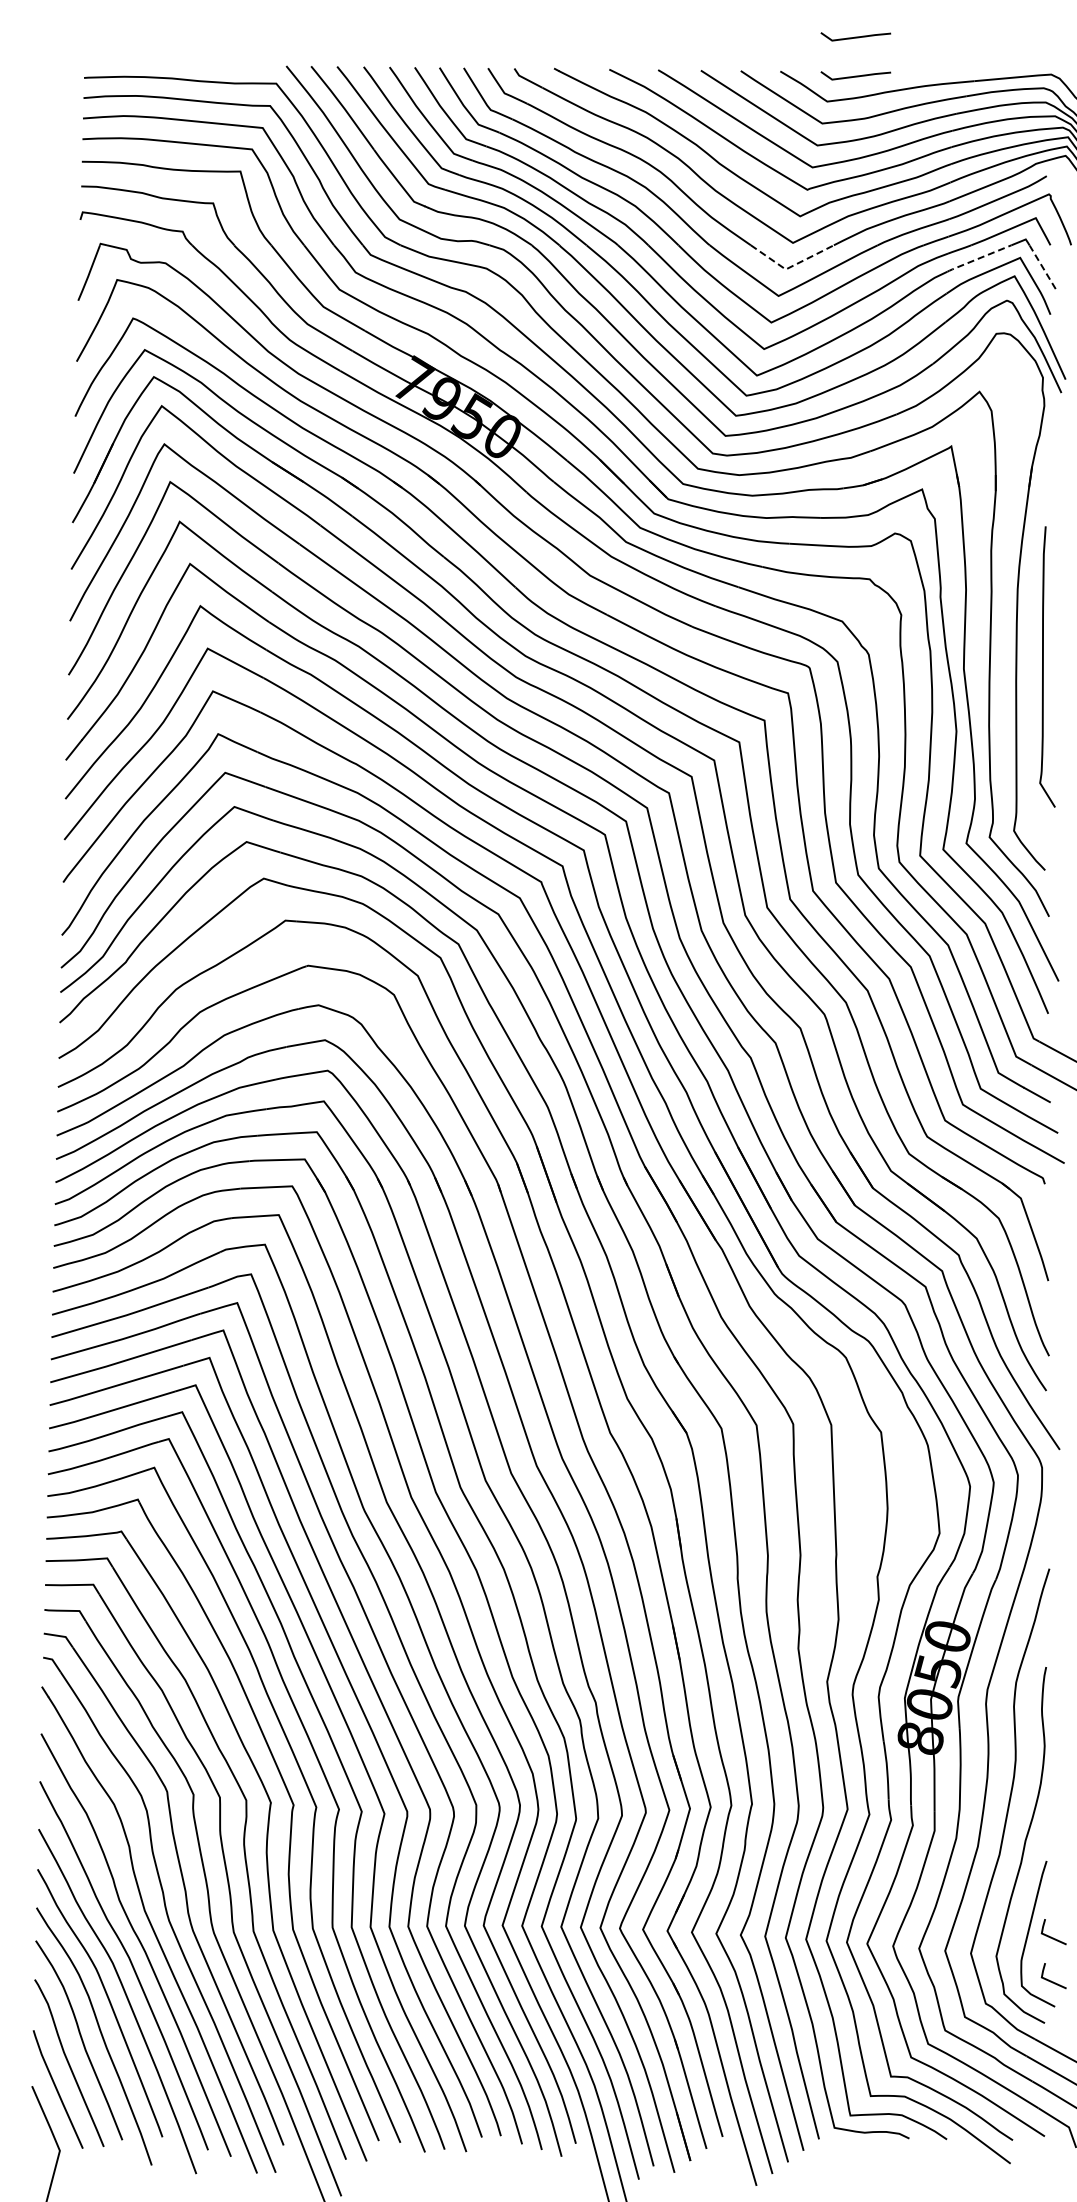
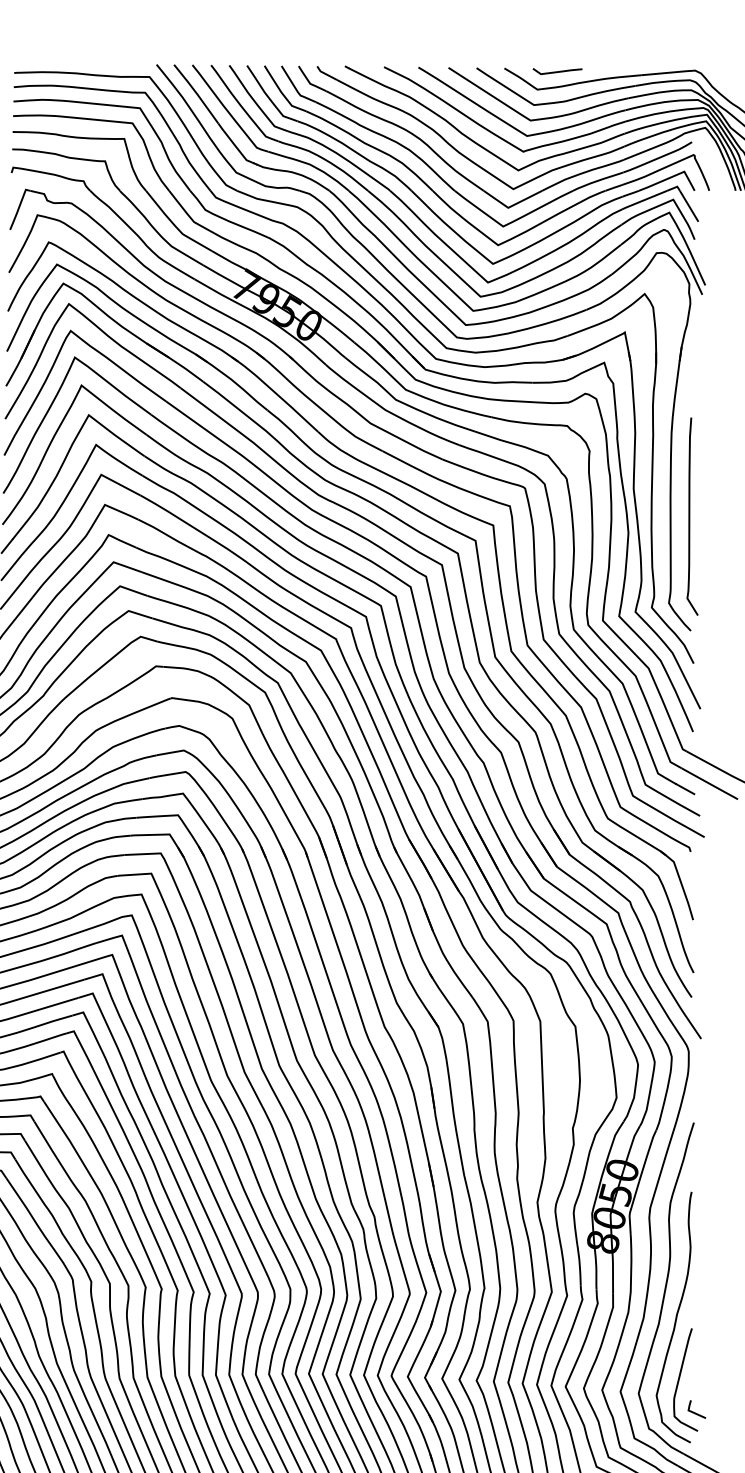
curve: (855, 36) -> (557, 43), removed
line: (978, 258) -> (643, 200), dashed -> solid
line: (791, 266) -> (512, 205), dashed -> solid
line: (1042, 267) -> (689, 206), dashed -> solid
curve: (1043, 666) -> (689, 516), moved
line: (1051, 1936) -> (695, 1381), removed

